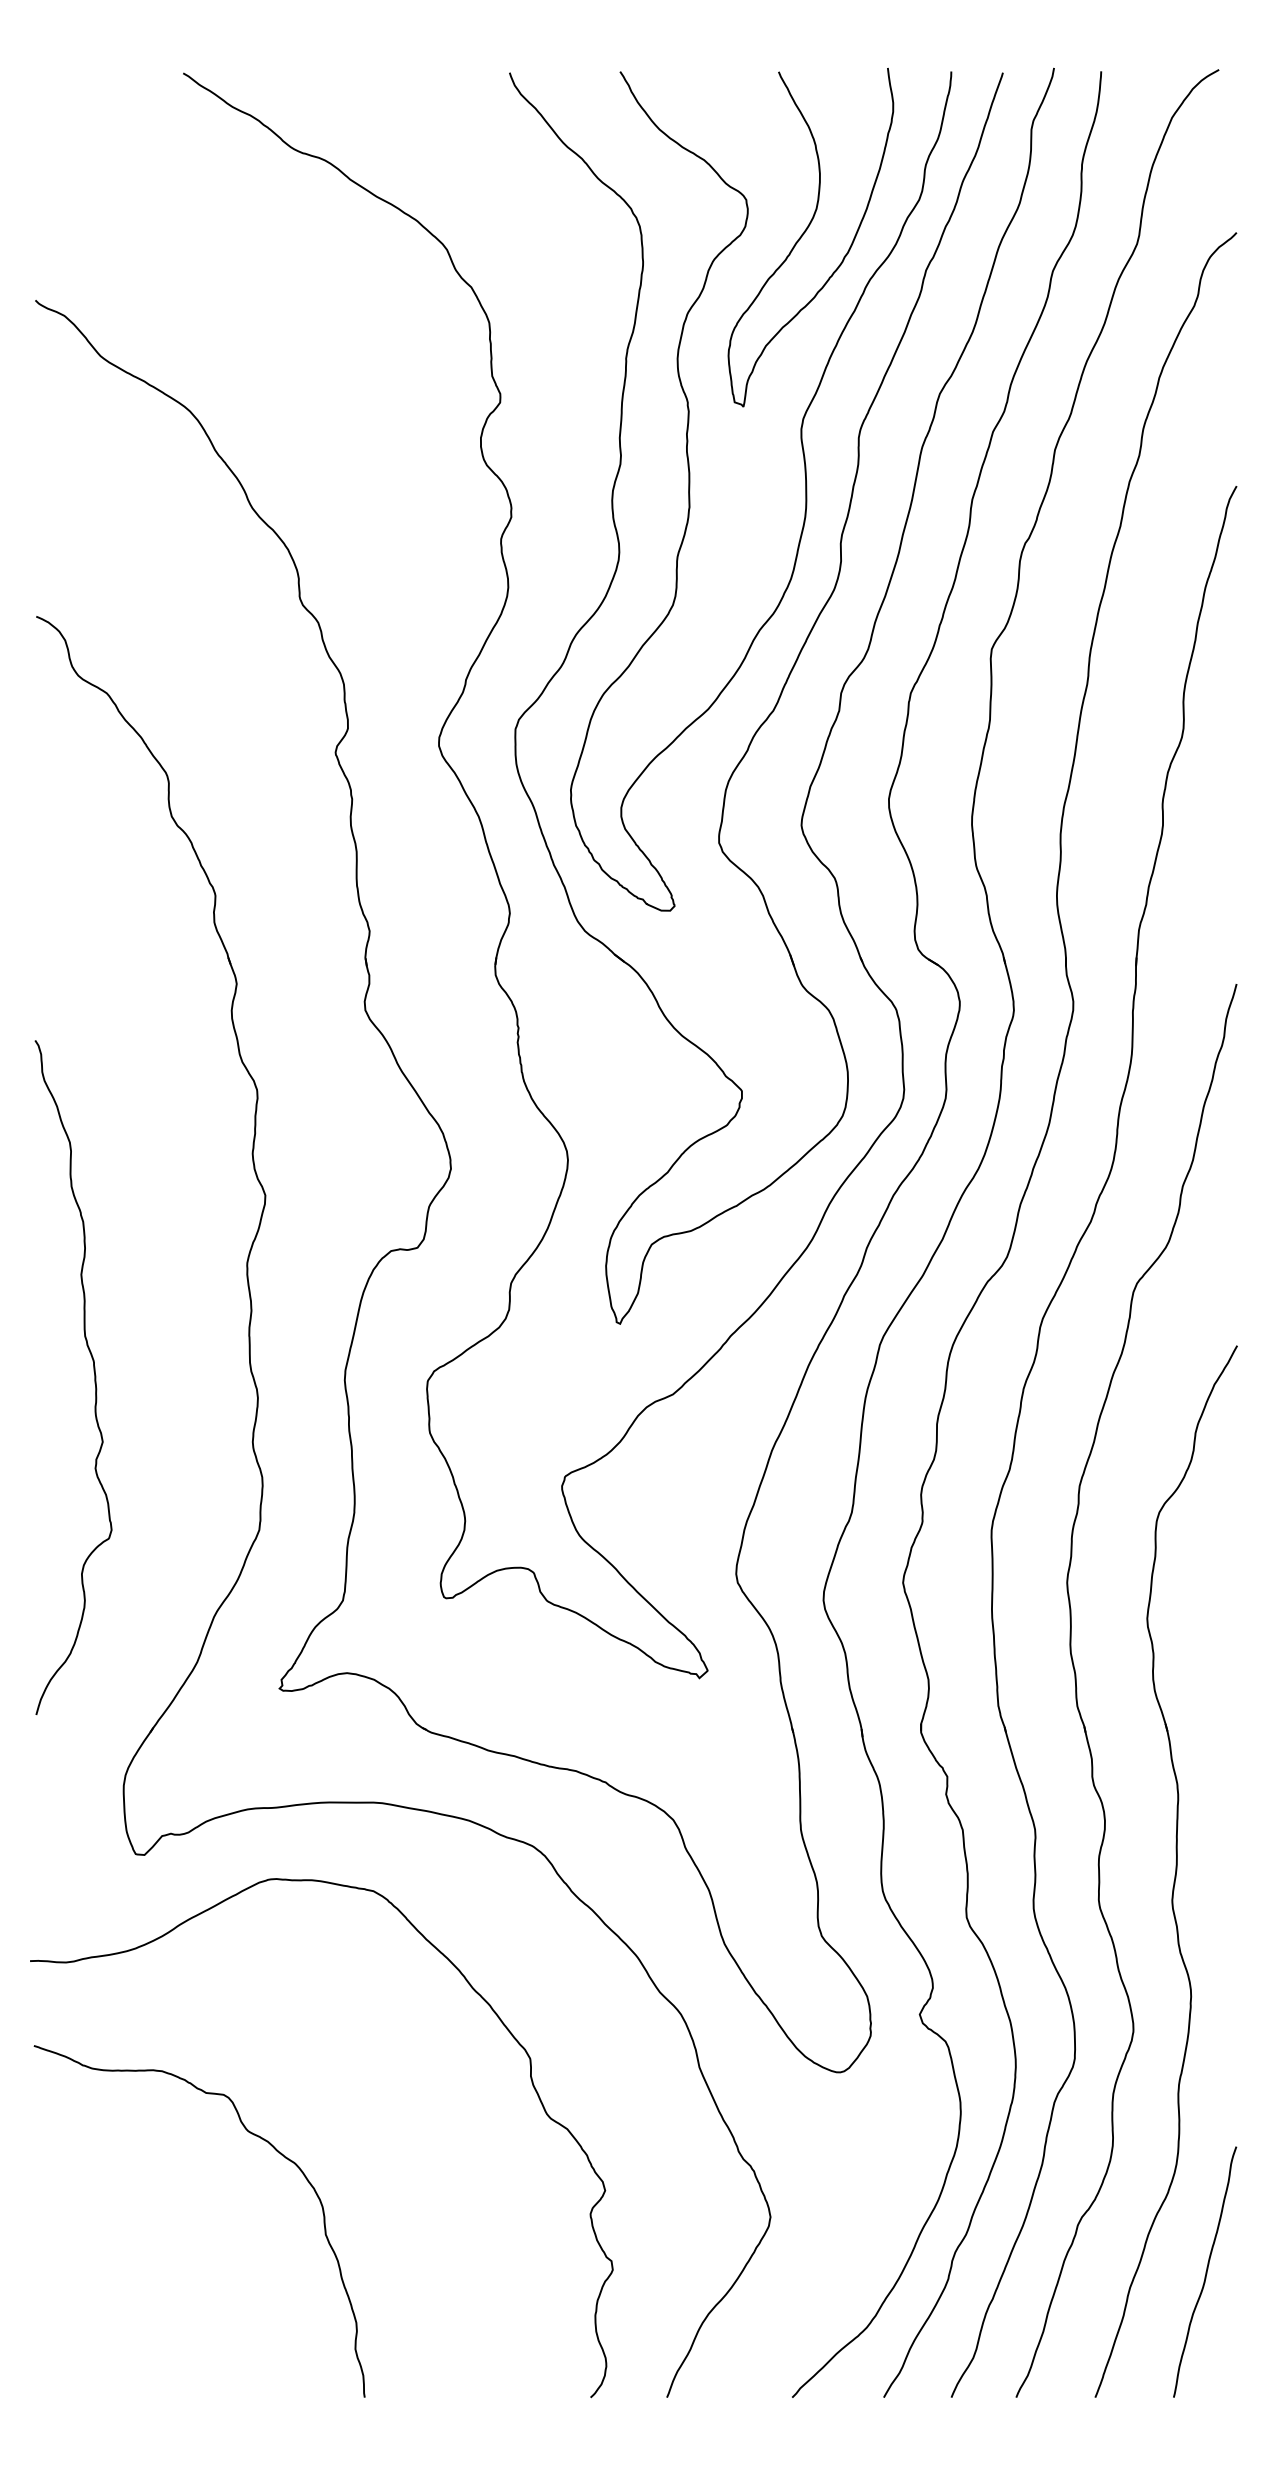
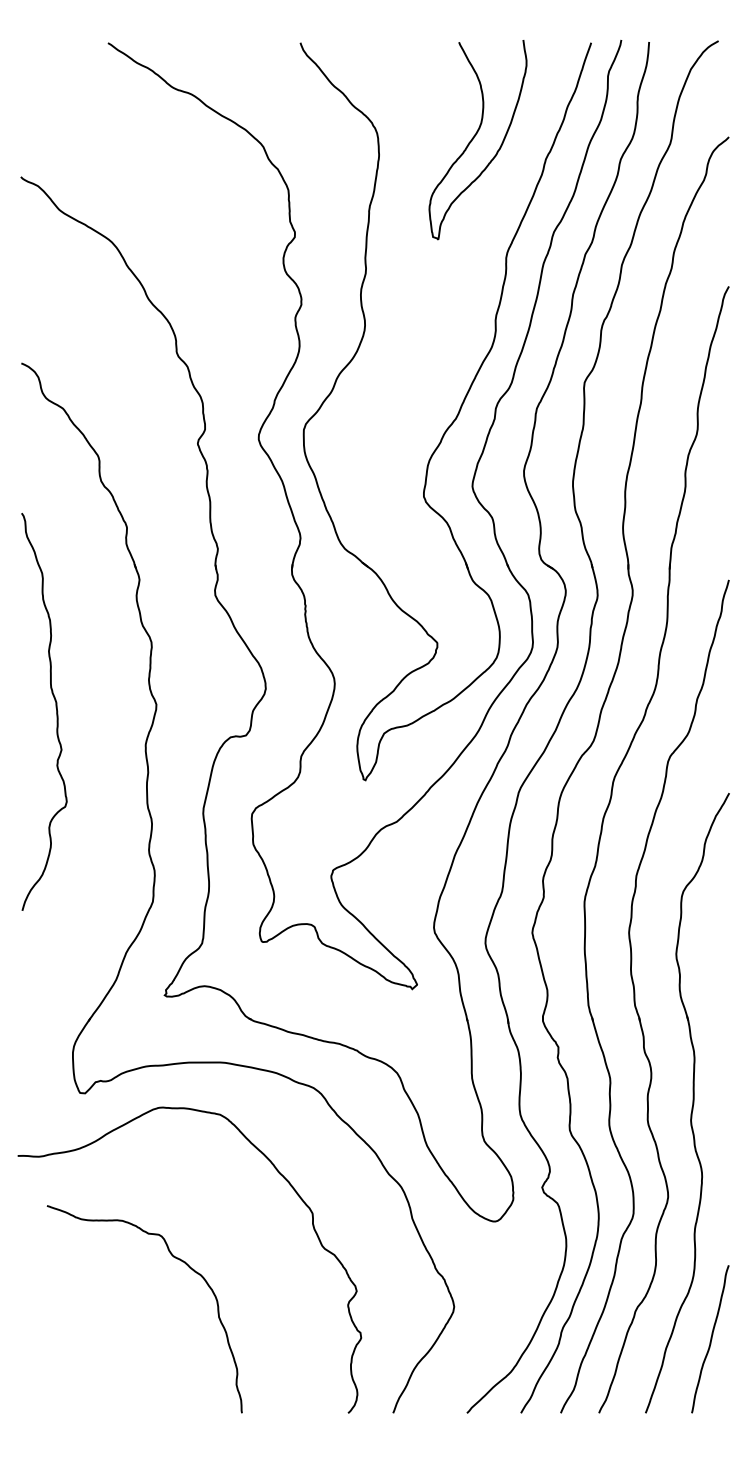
curve: (804, 491) -> (474, 289), removed
curve: (92, 1370) -> (55, 707), moved
curve: (248, 2133) -> (173, 1257), moved

